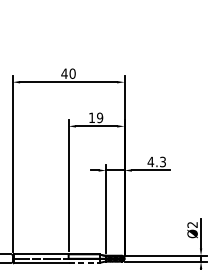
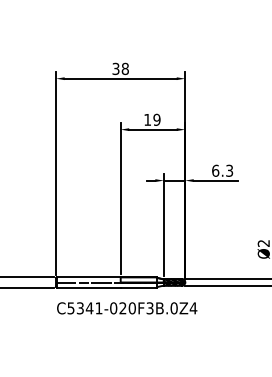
text: (68, 73) -> (120, 68), 40 -> 38
text: (150, 161) -> (215, 170), 4.3 -> 6.3
line: (84, 263) -> (138, 287), dashed -> solid

